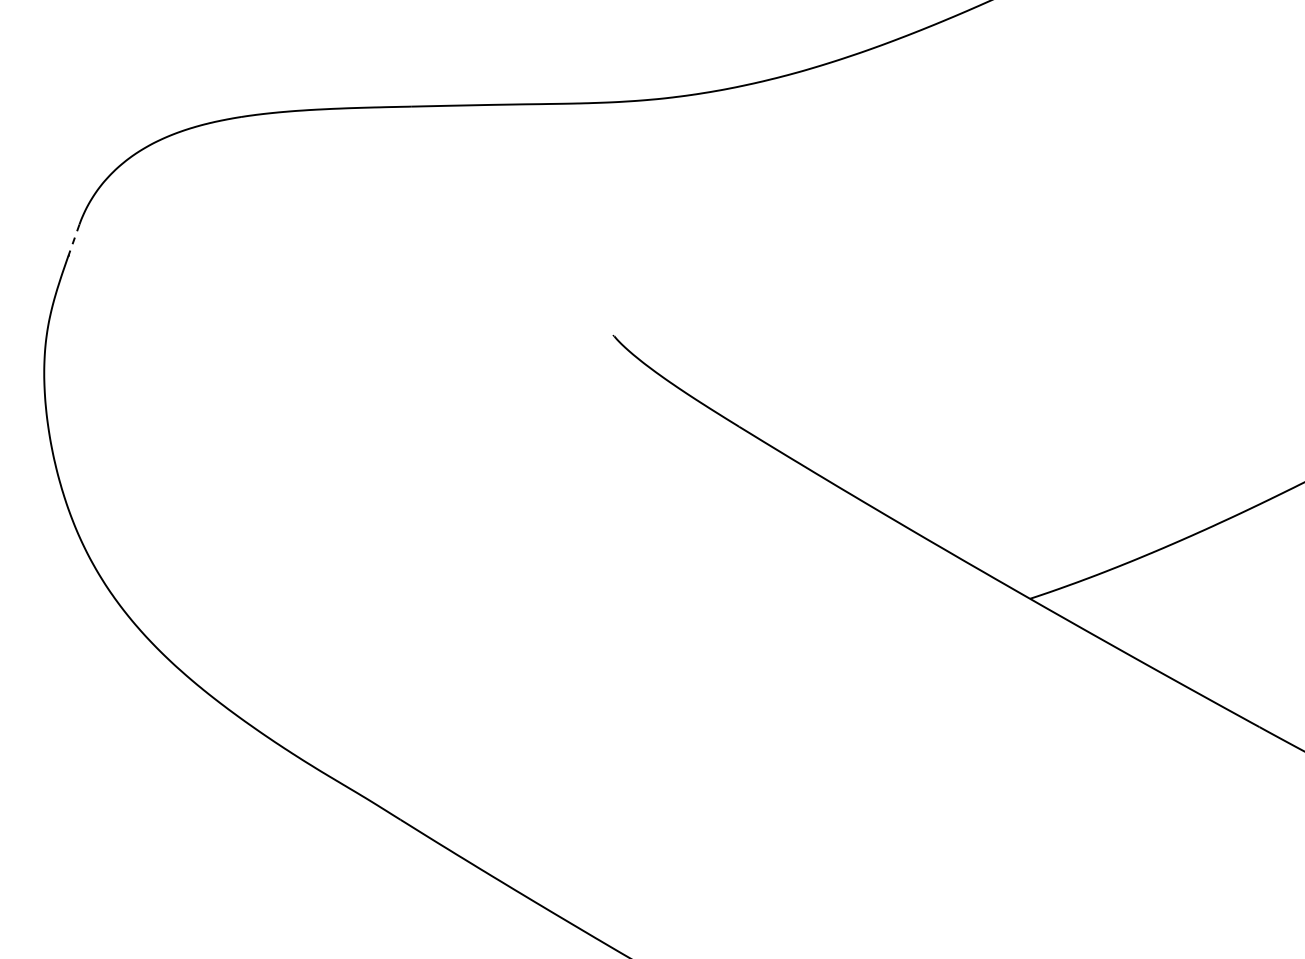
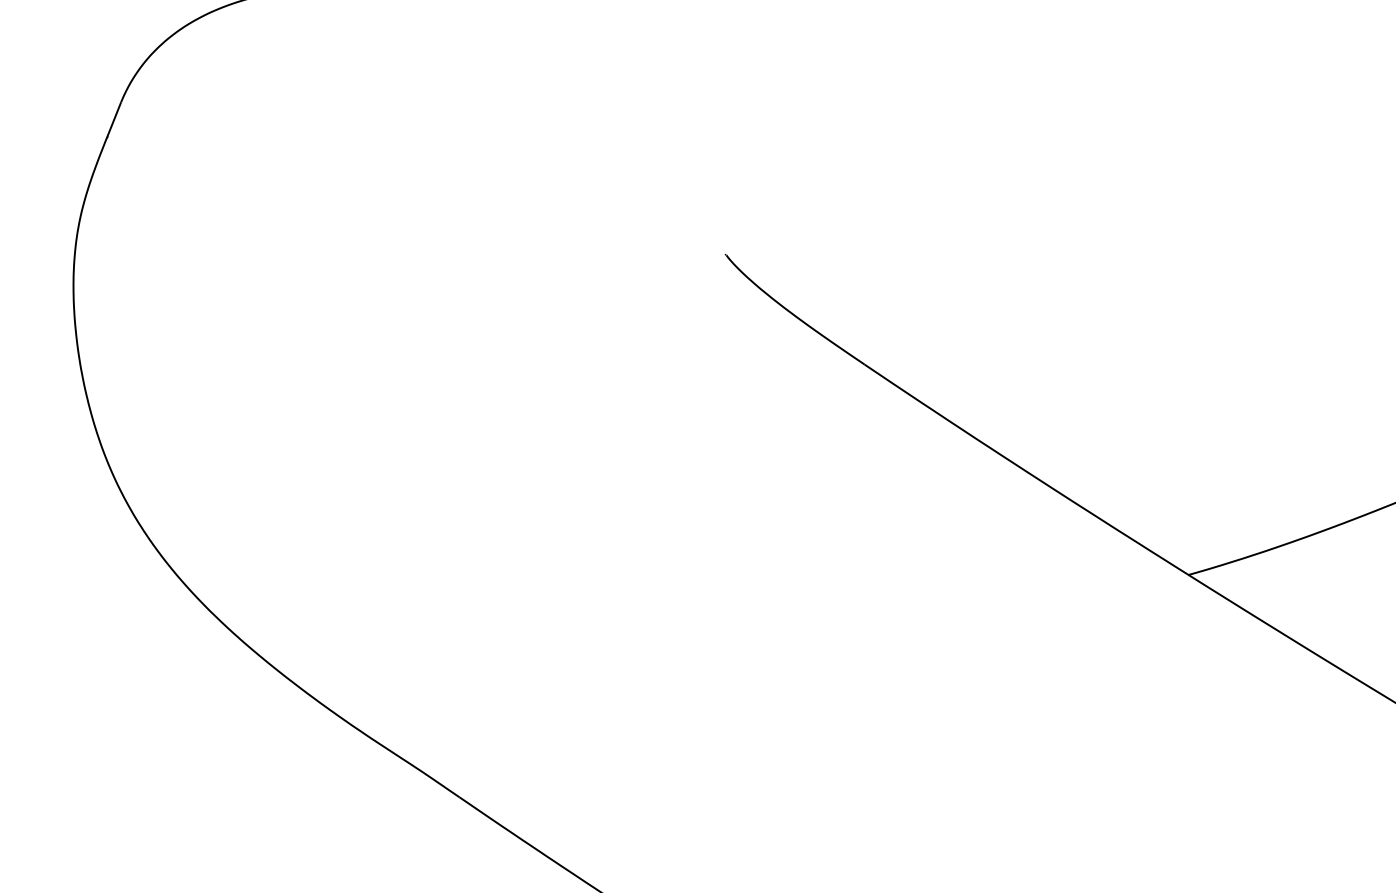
line: (73, 240) -> (113, 120), dashed -> solid

